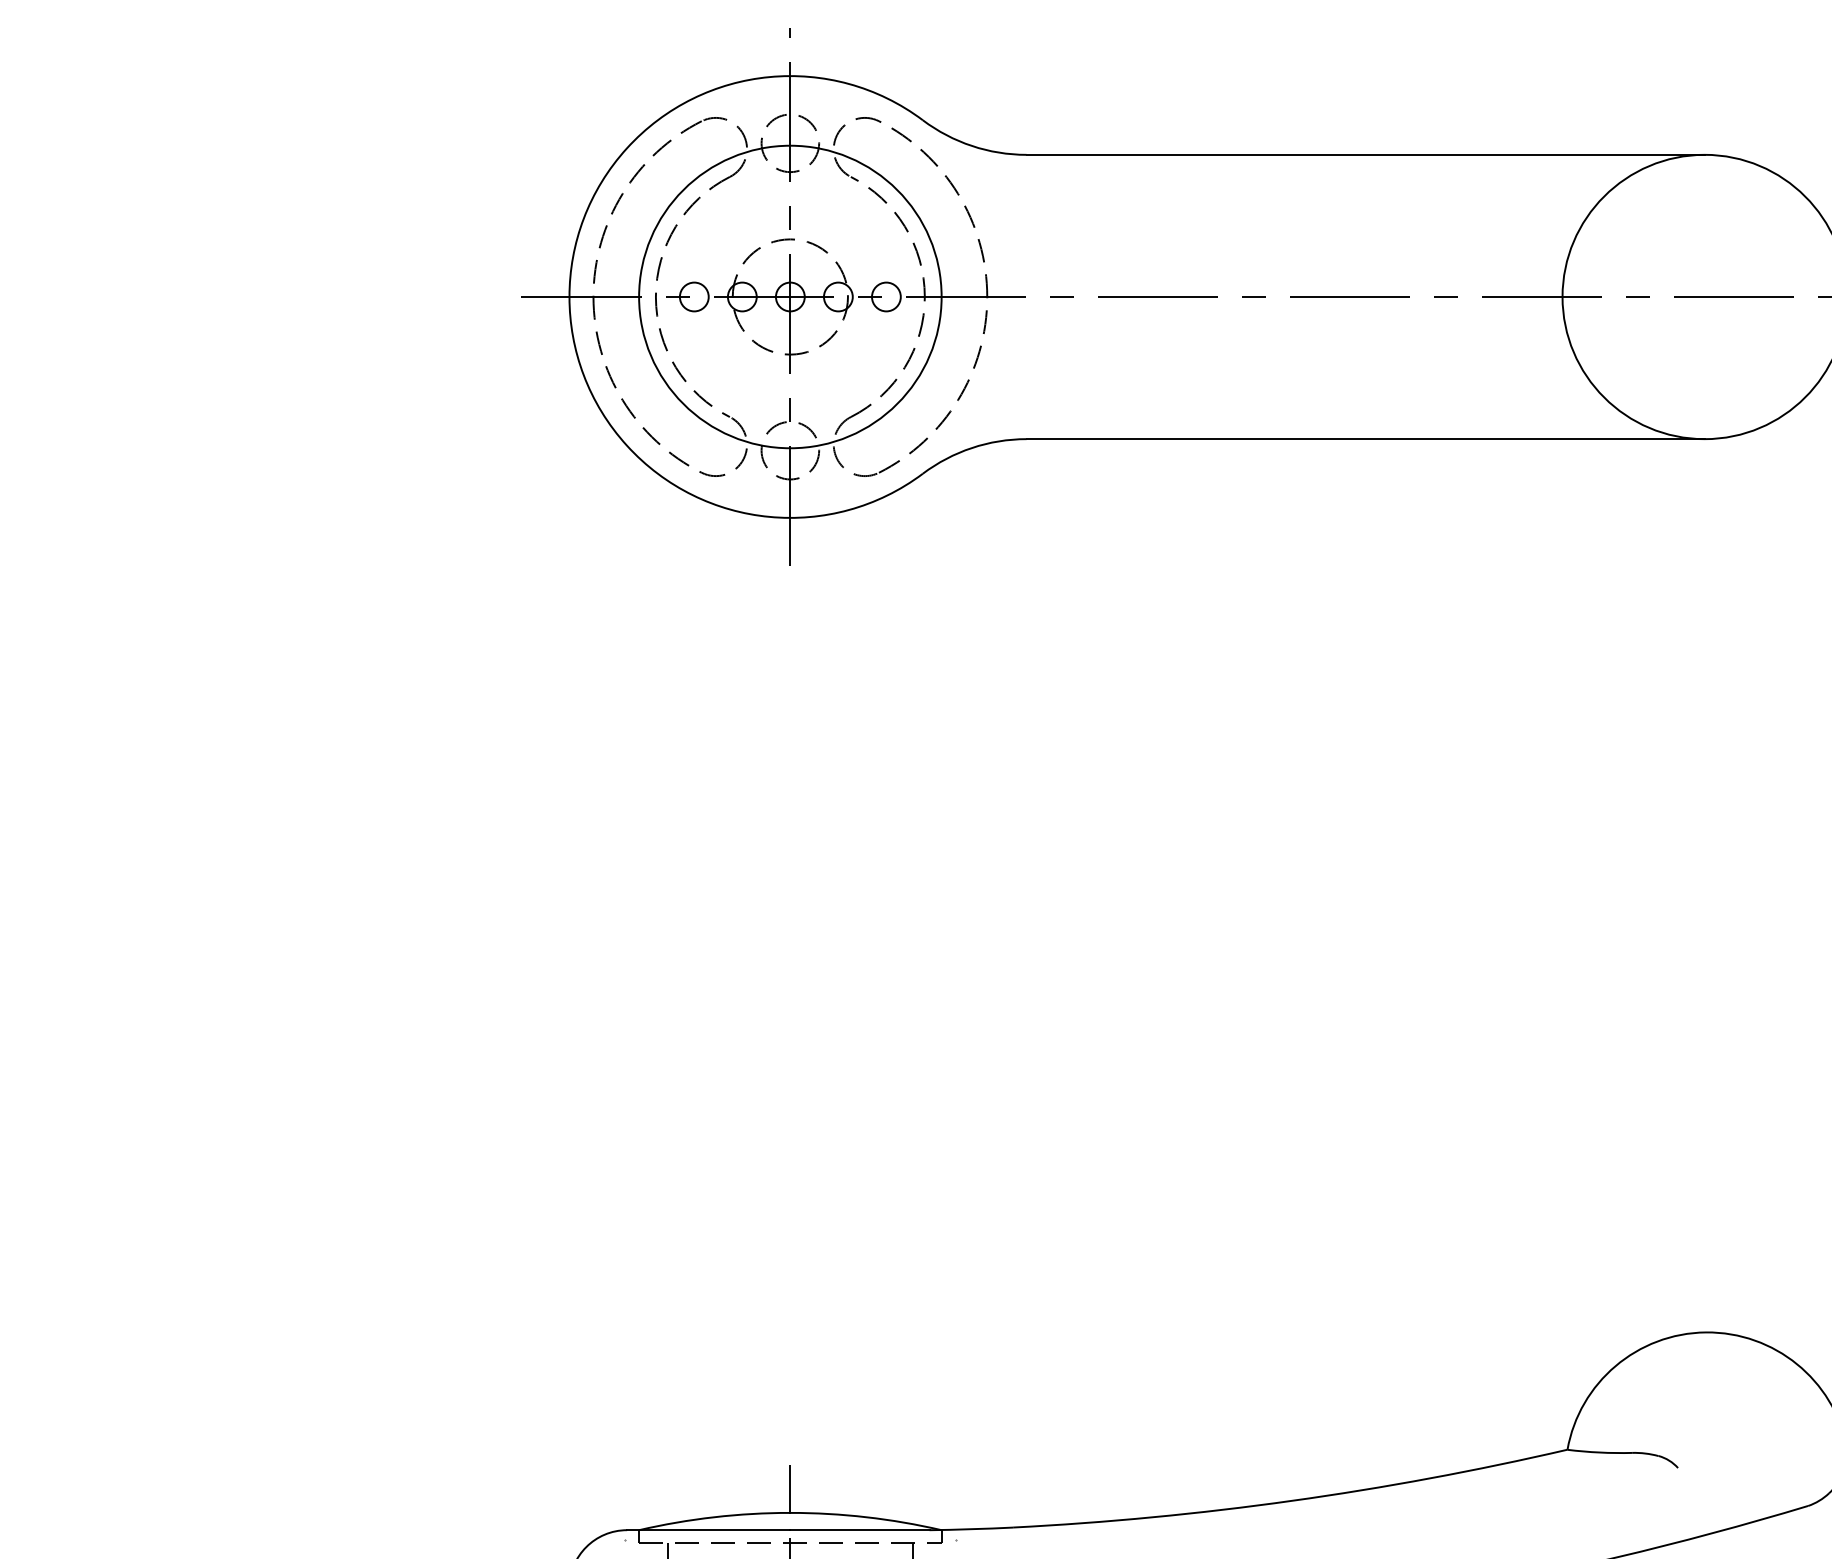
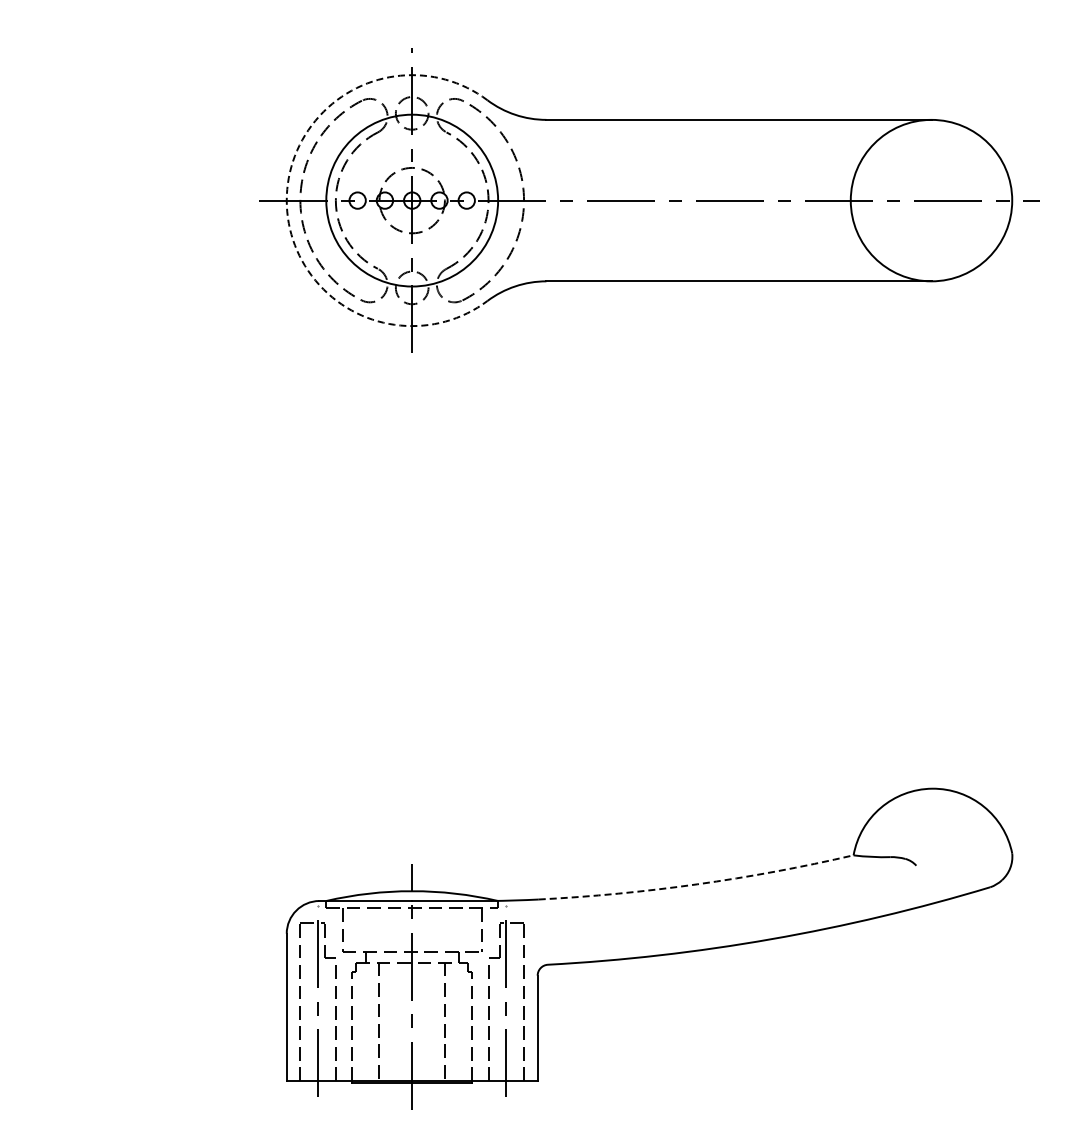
arc: (569, 296) -> (286, 200), solid -> dashed
arc: (1292, 1501) -> (697, 884), solid -> dashed

